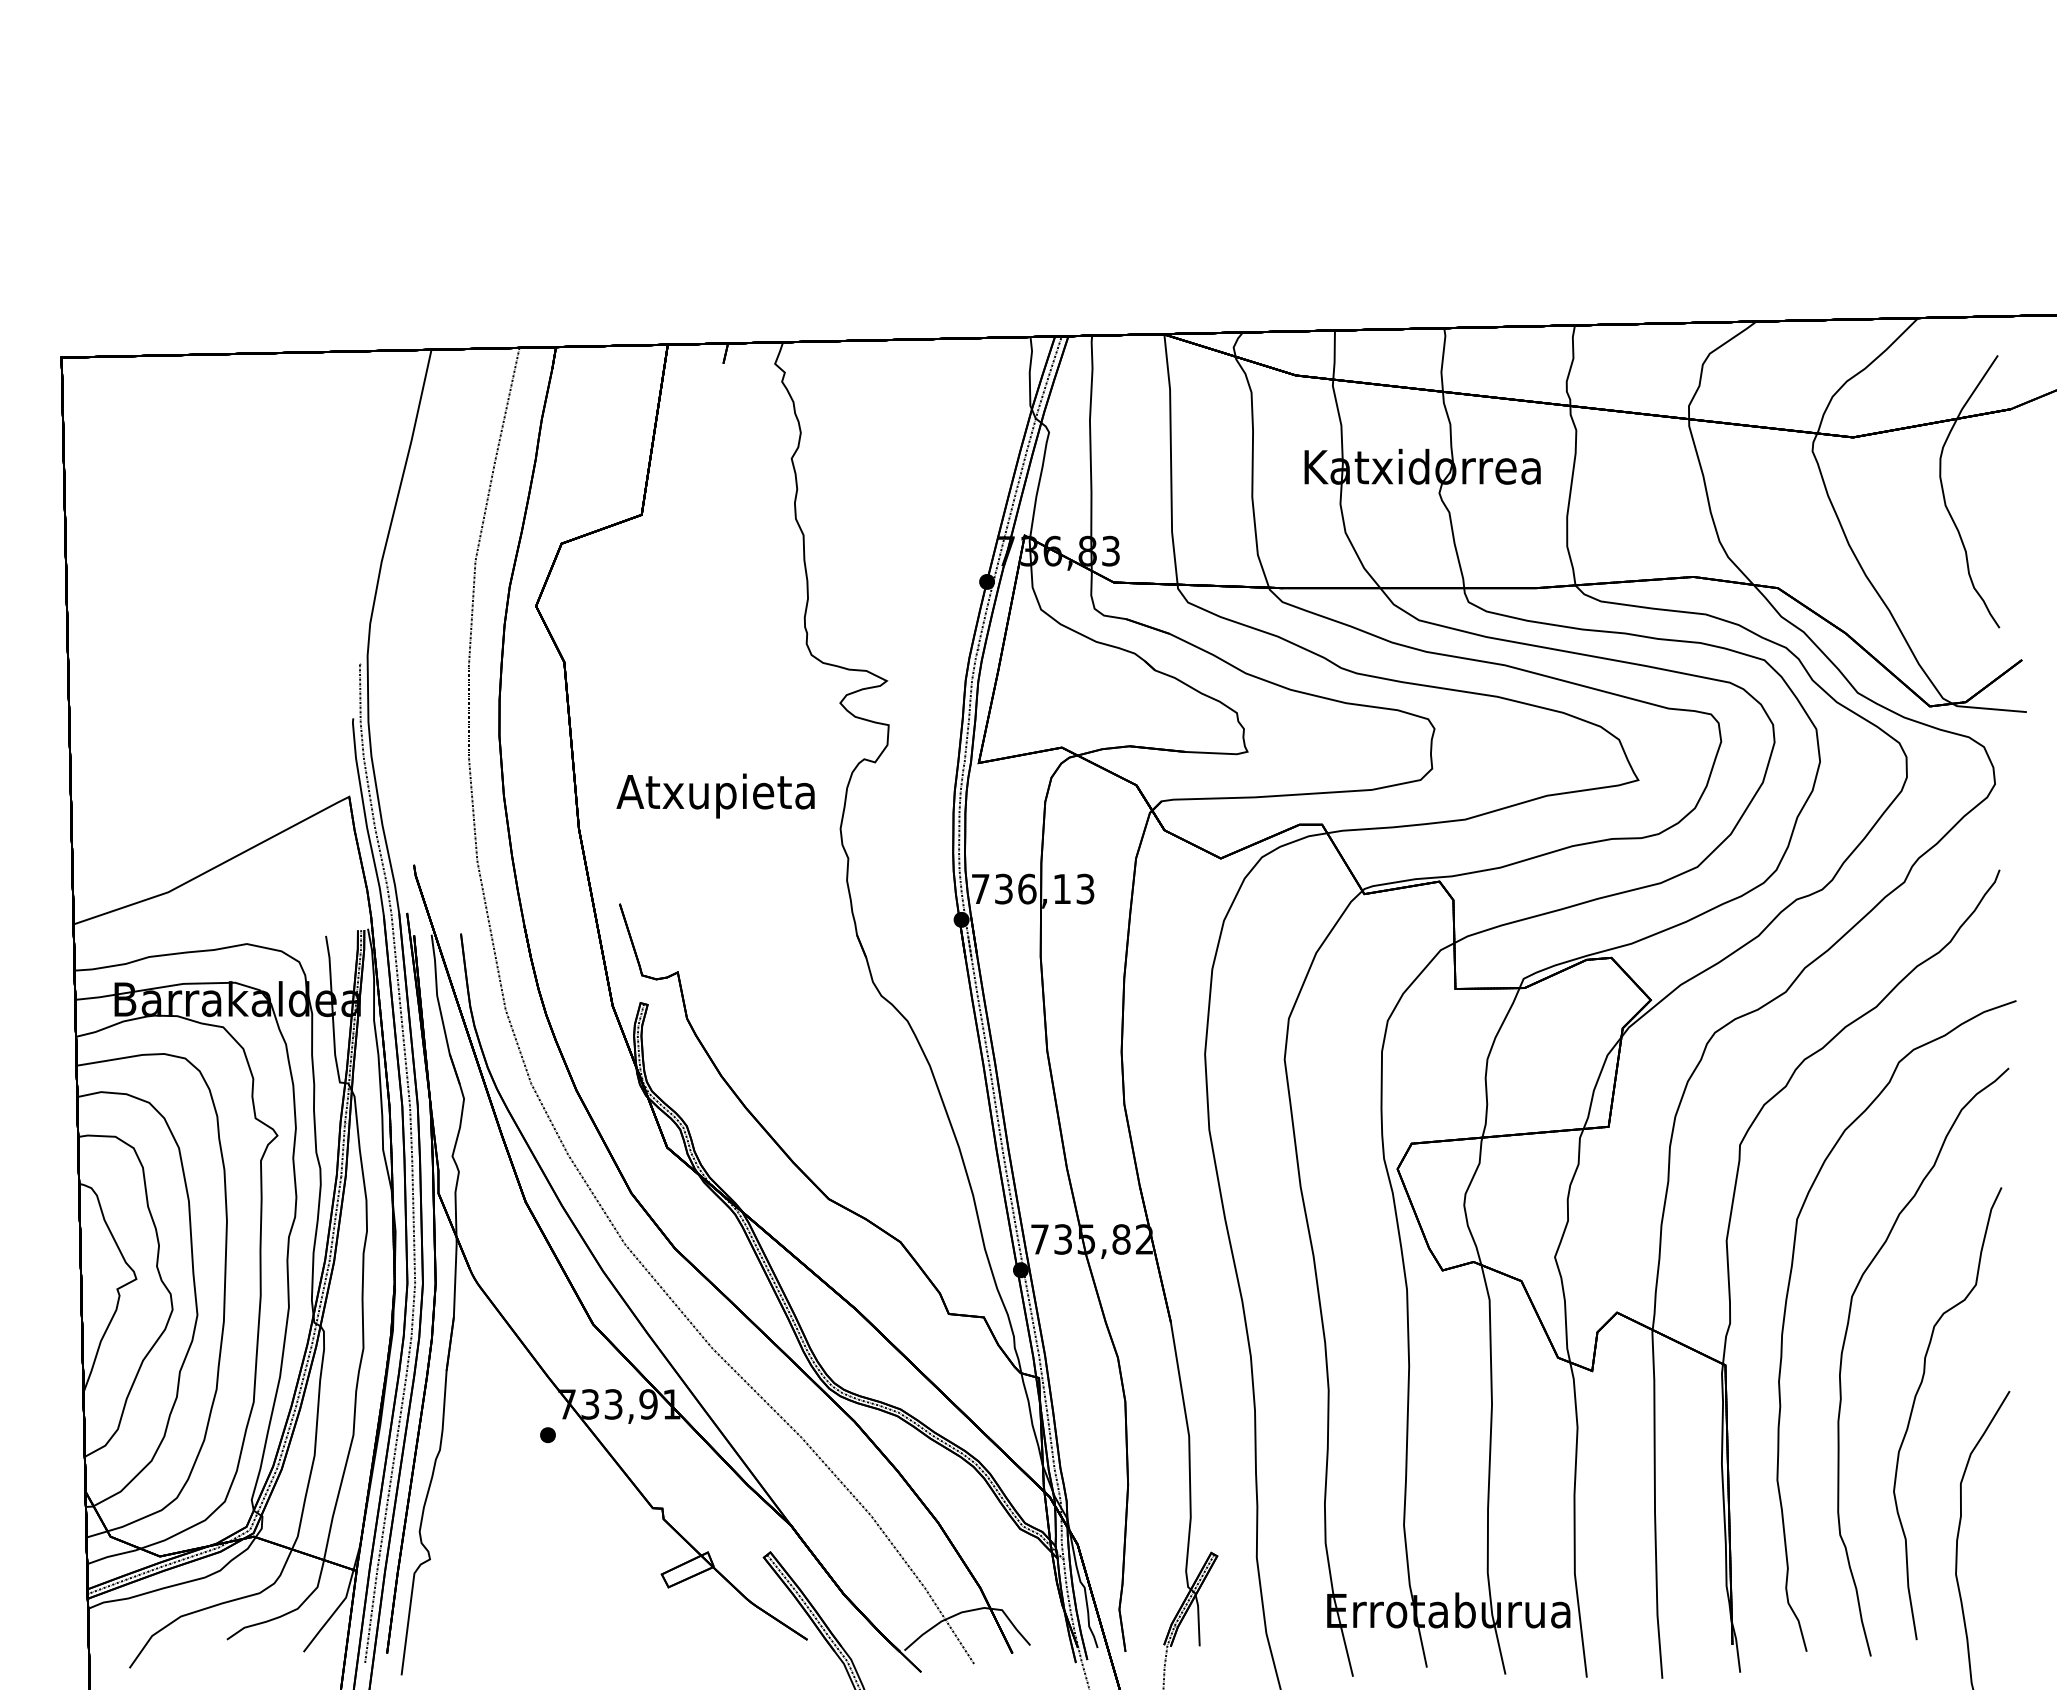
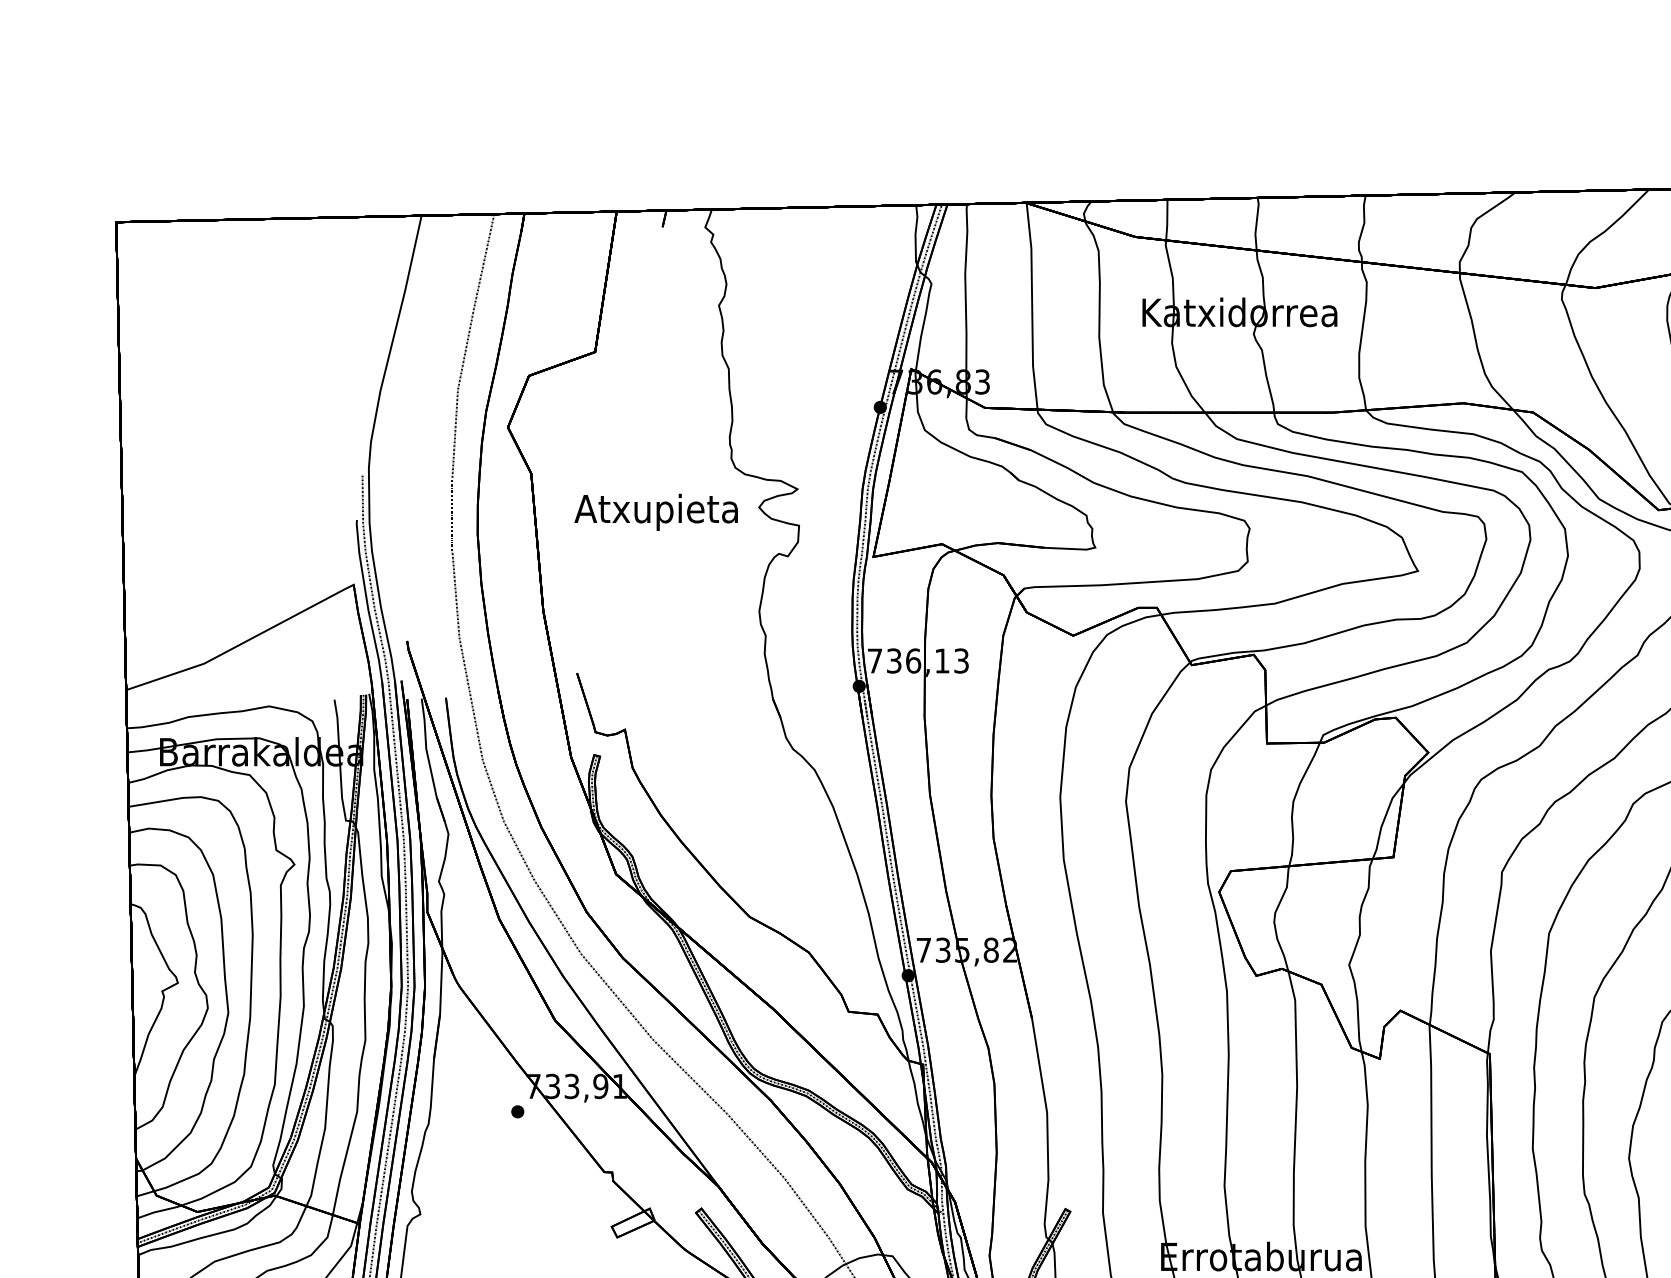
text: (715, 795) -> (656, 511), moved

